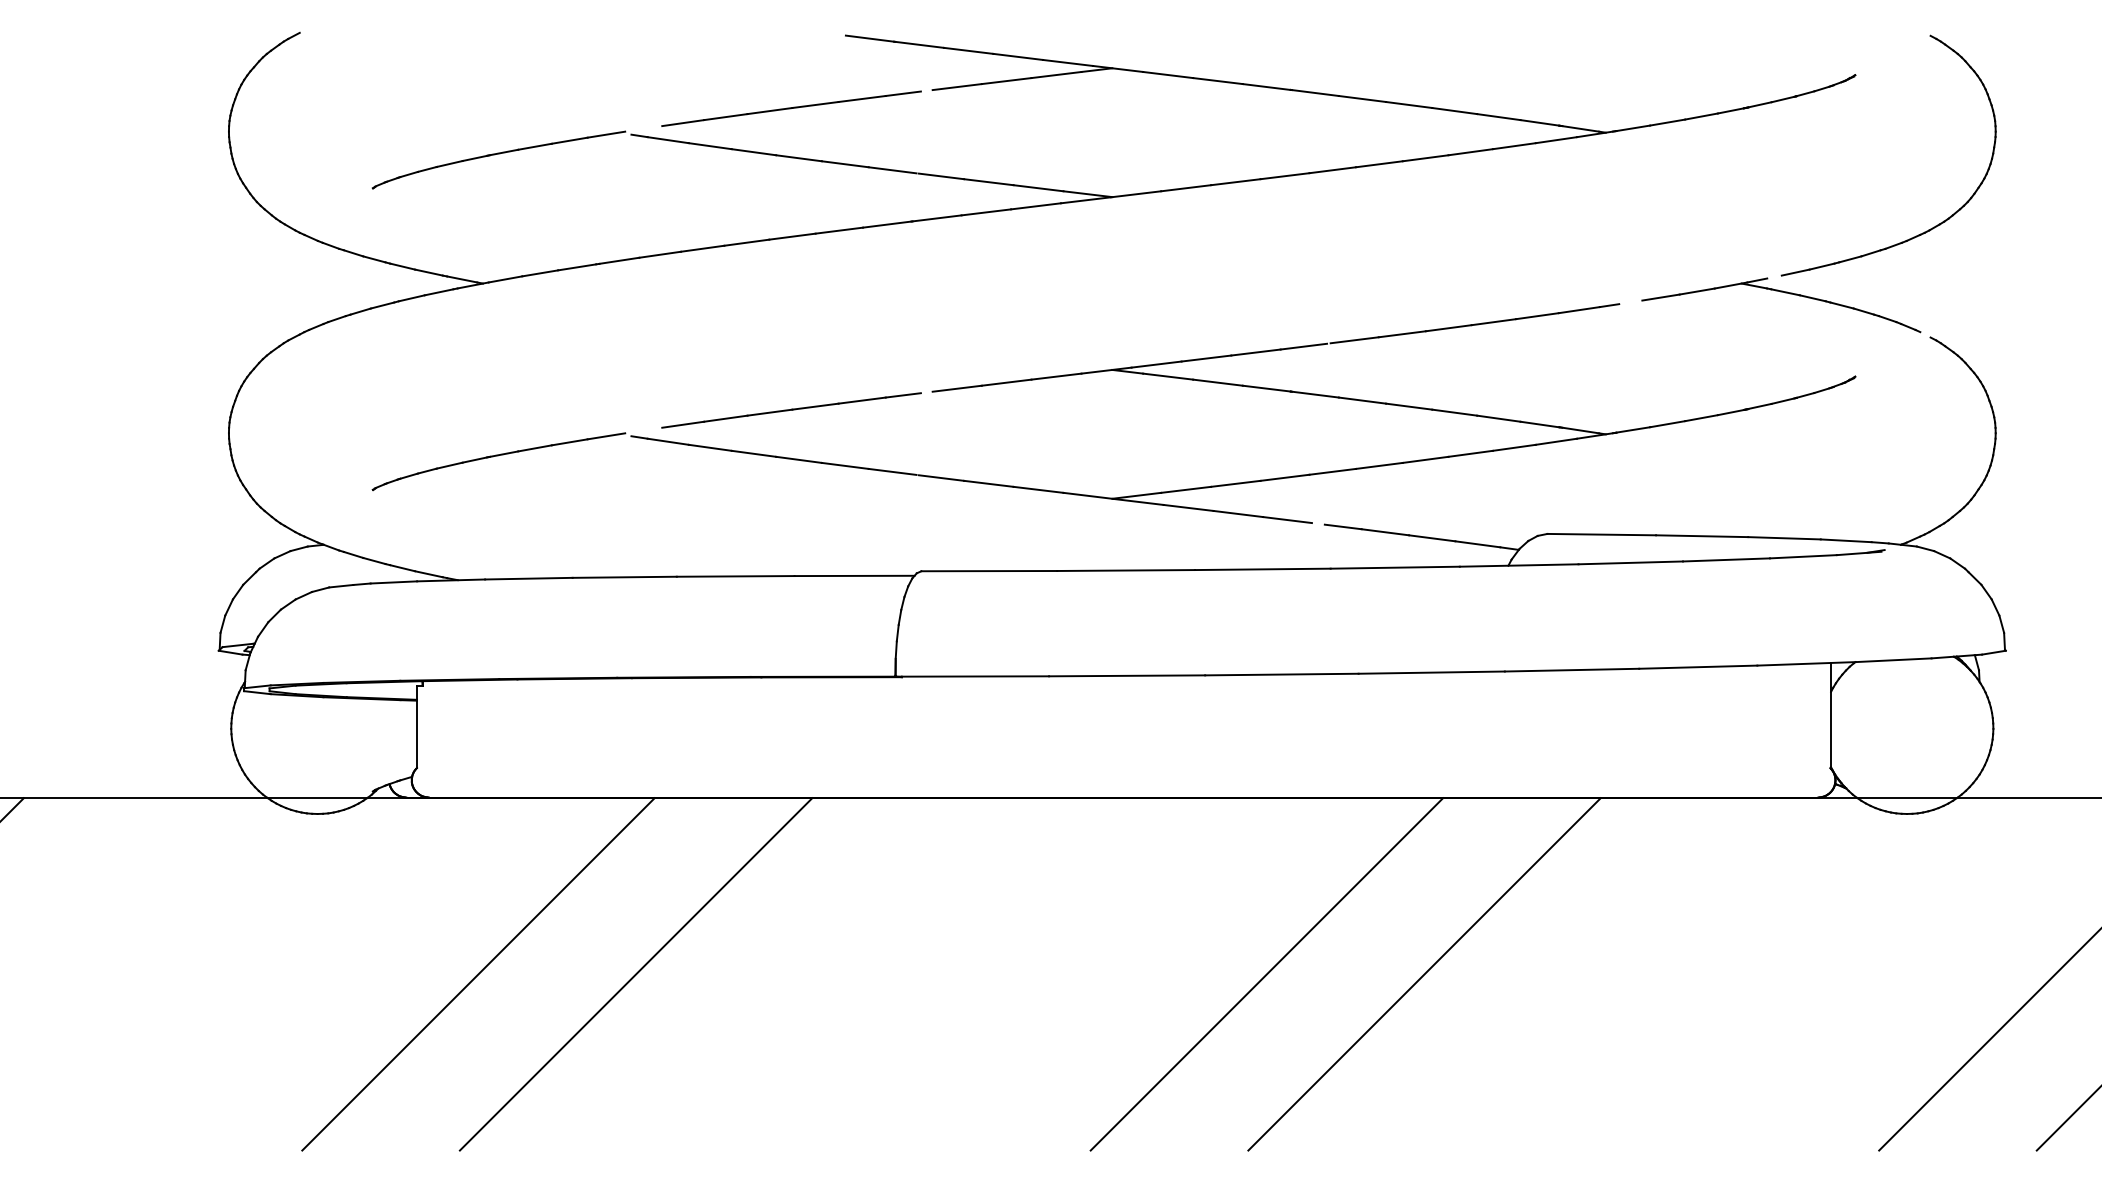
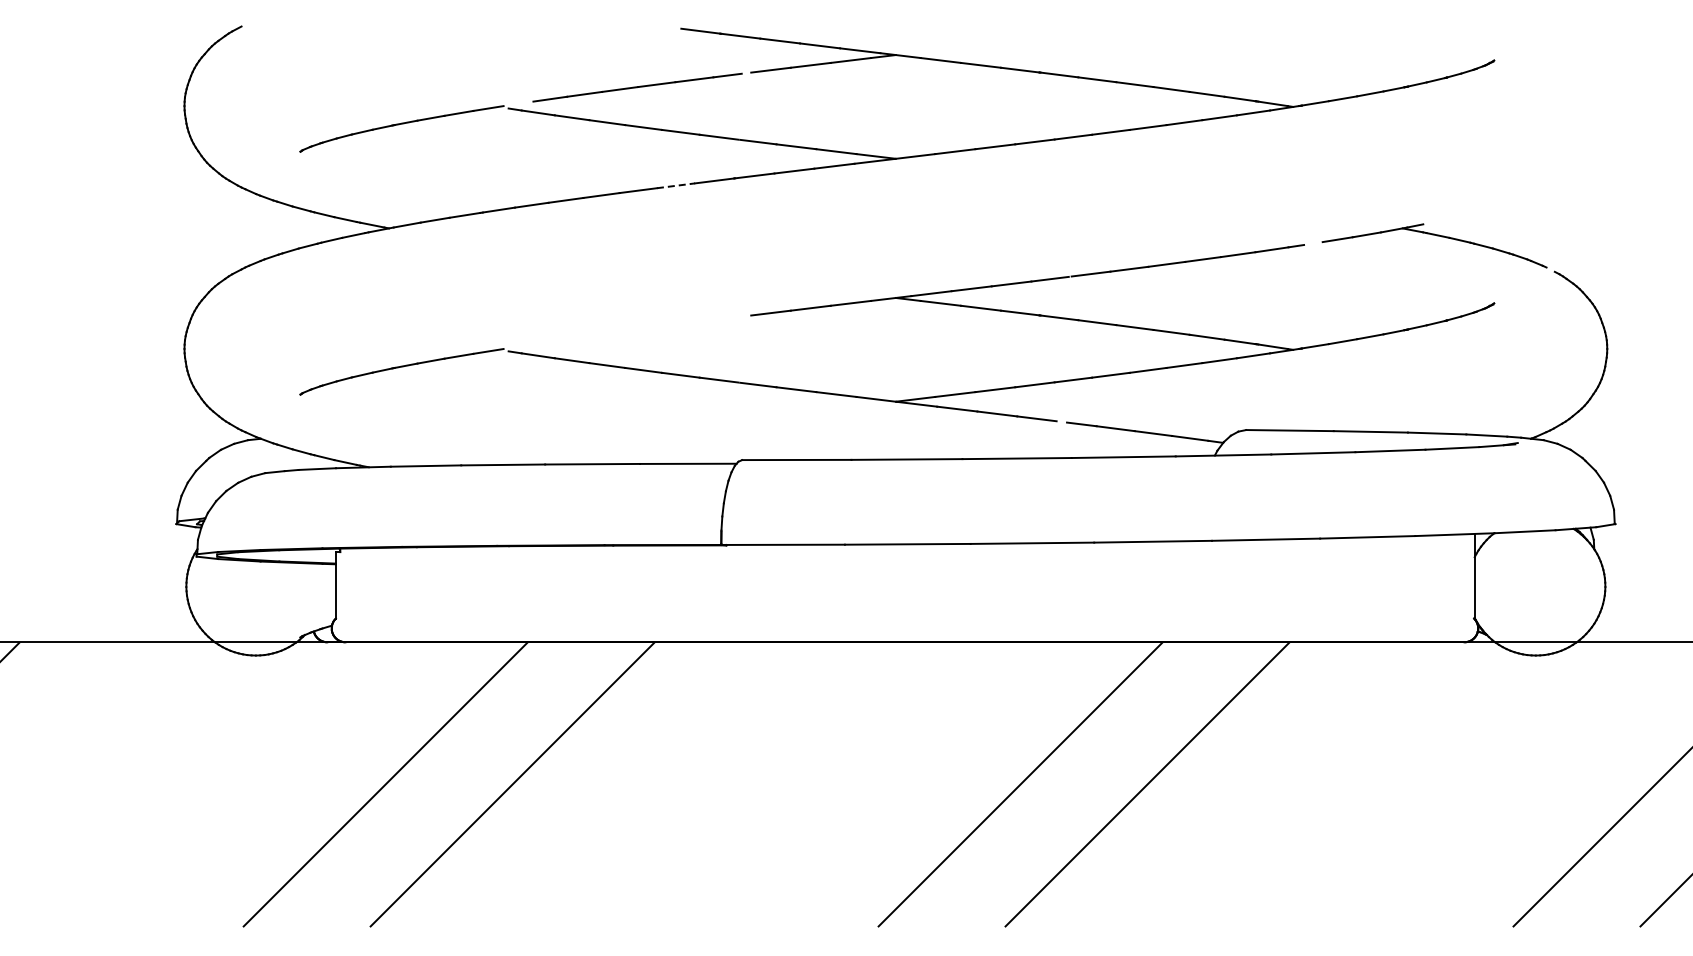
part: (1935, 225) -> (1558, 181), removed
line: (839, 230) -> (676, 185), solid -> dashed
line: (791, 410) -> (637, 330), removed

